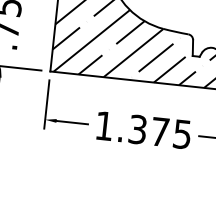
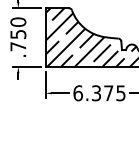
text: (103, 126) -> (77, 93), 1.375 -> 6.375

